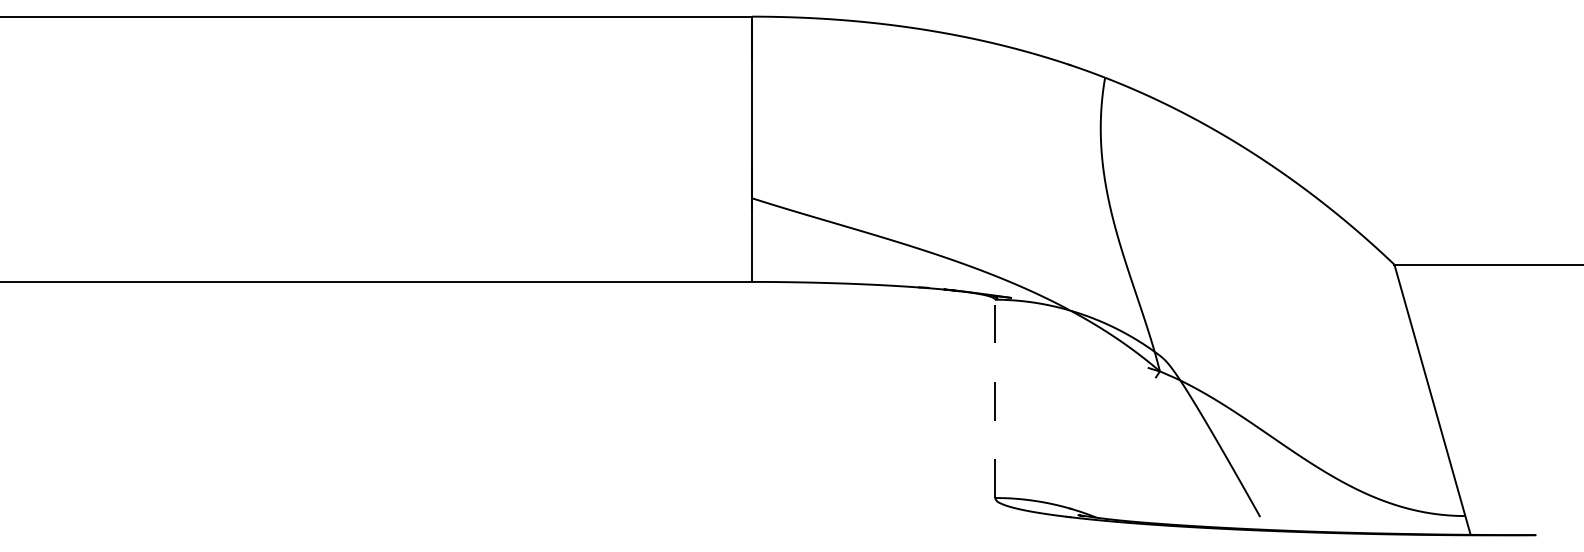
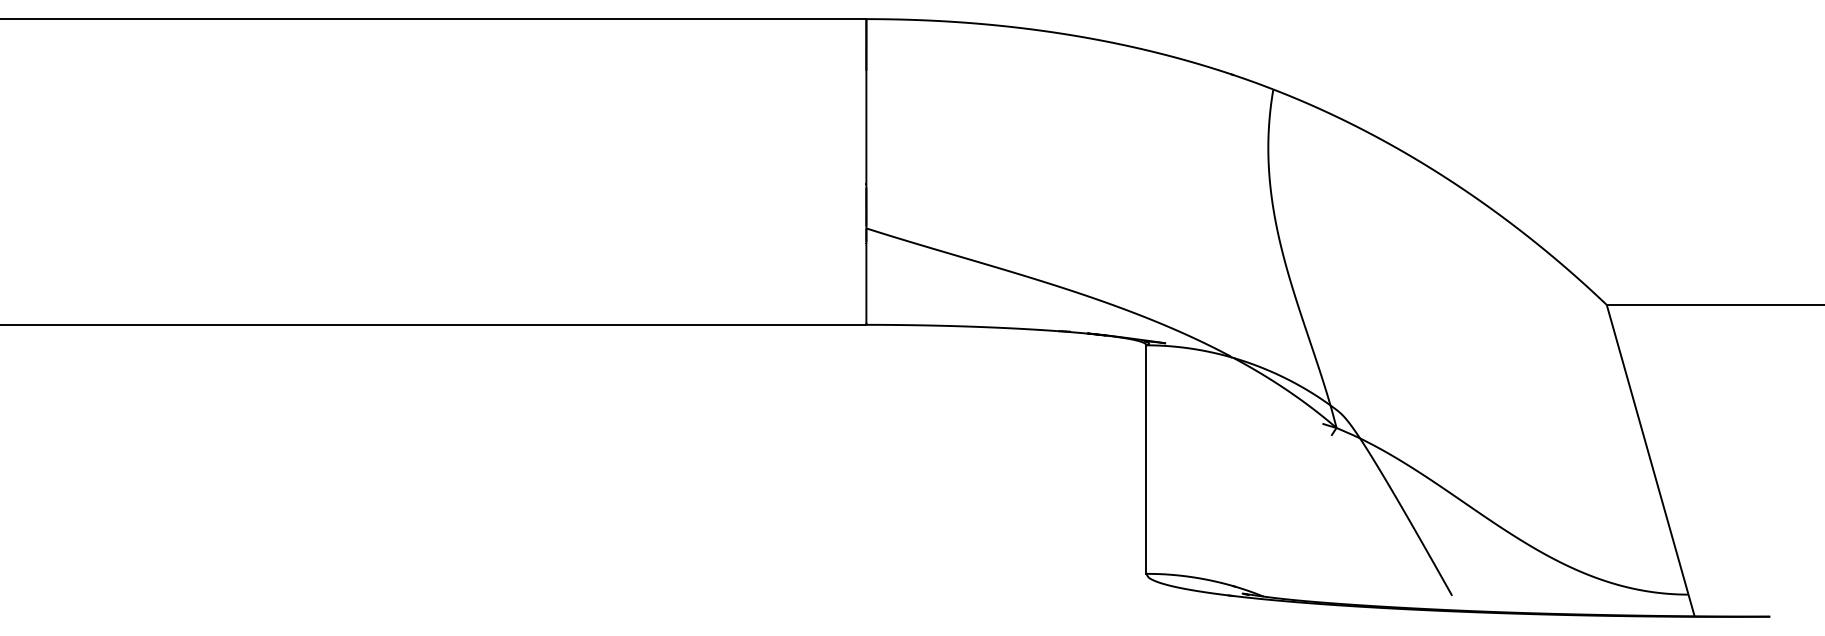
line: (995, 398) -> (1146, 459), dashed -> solid

